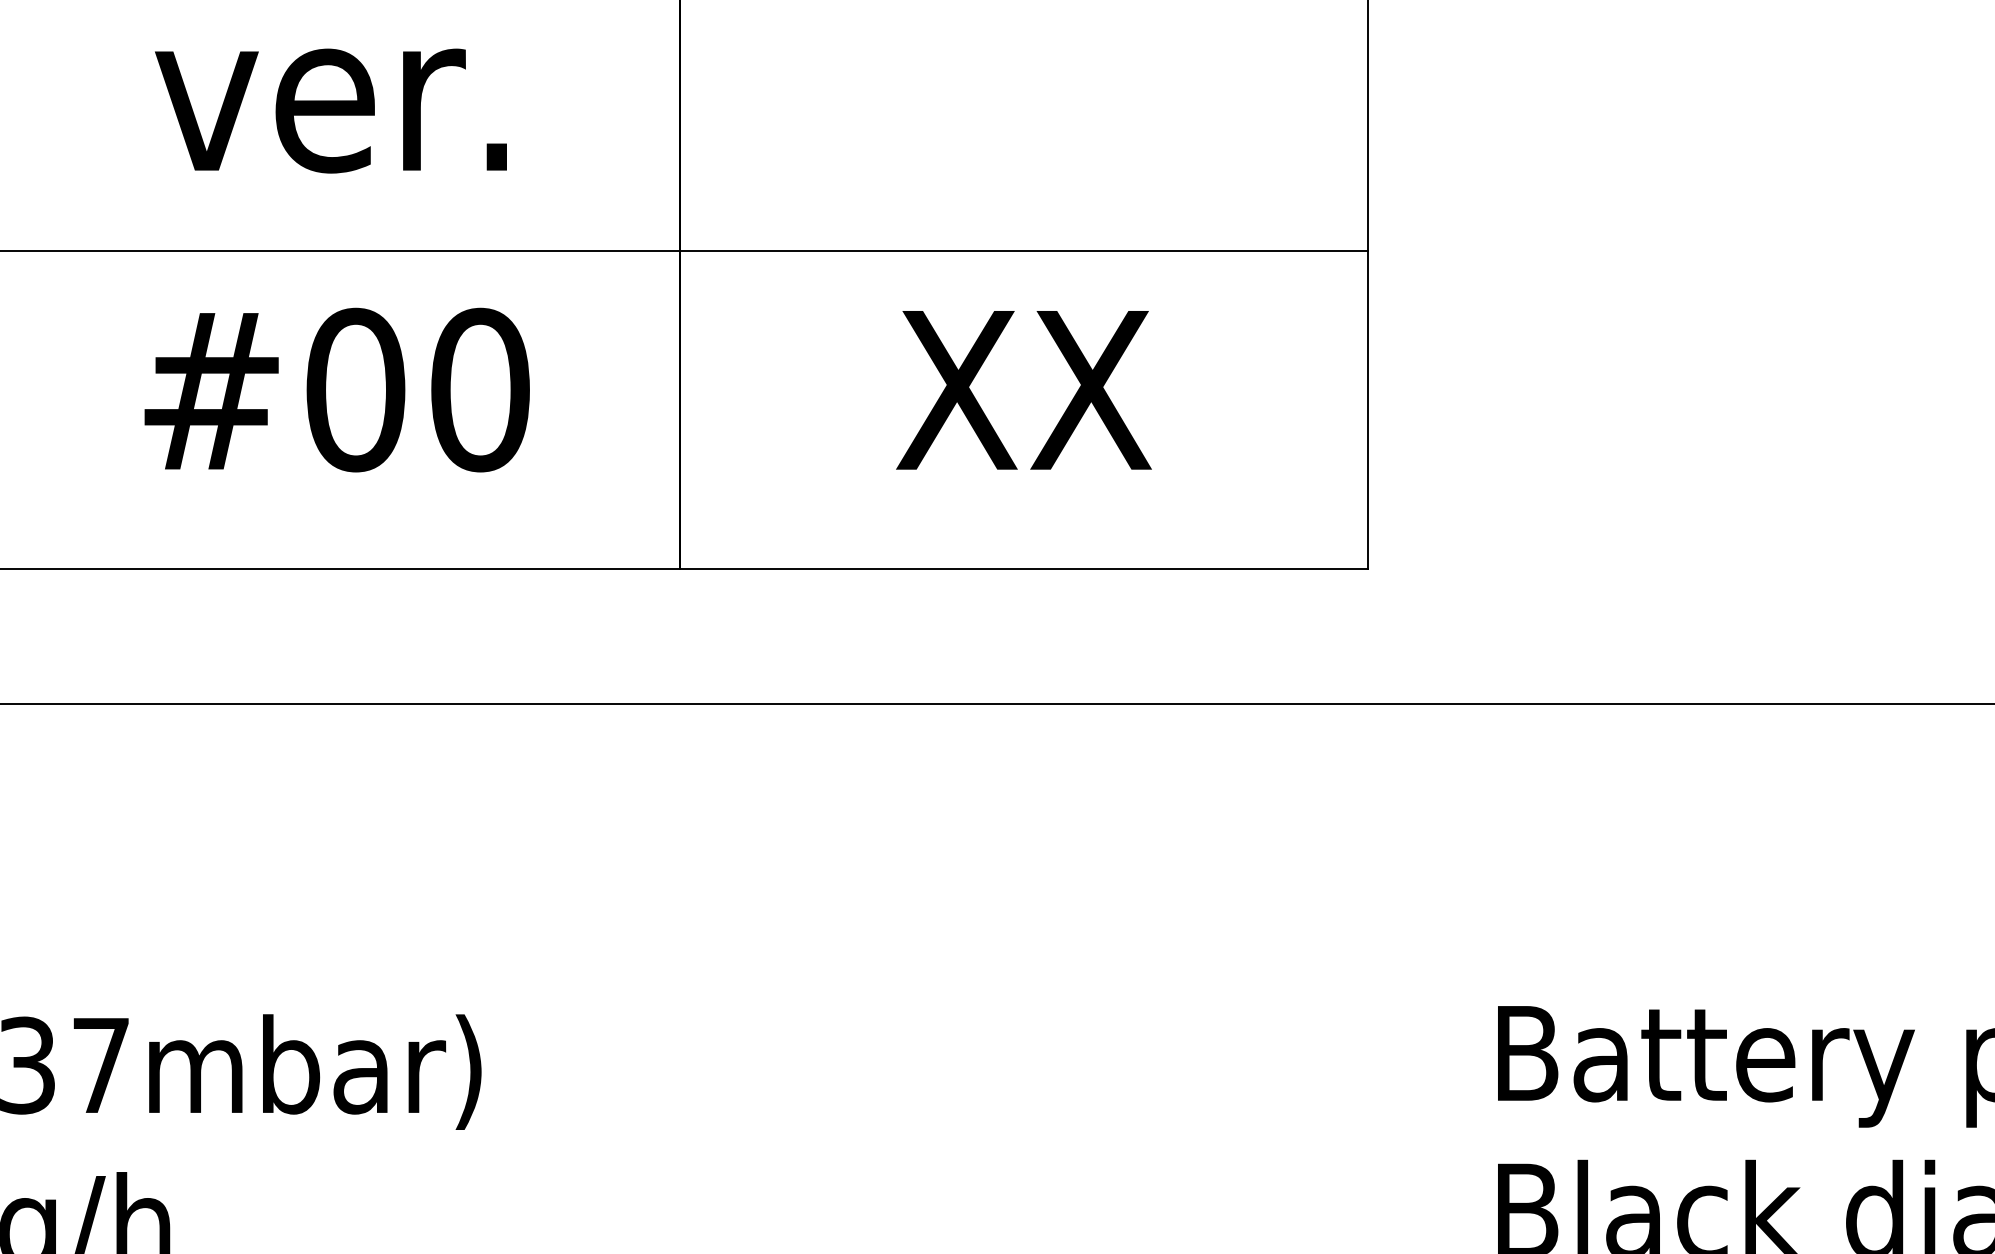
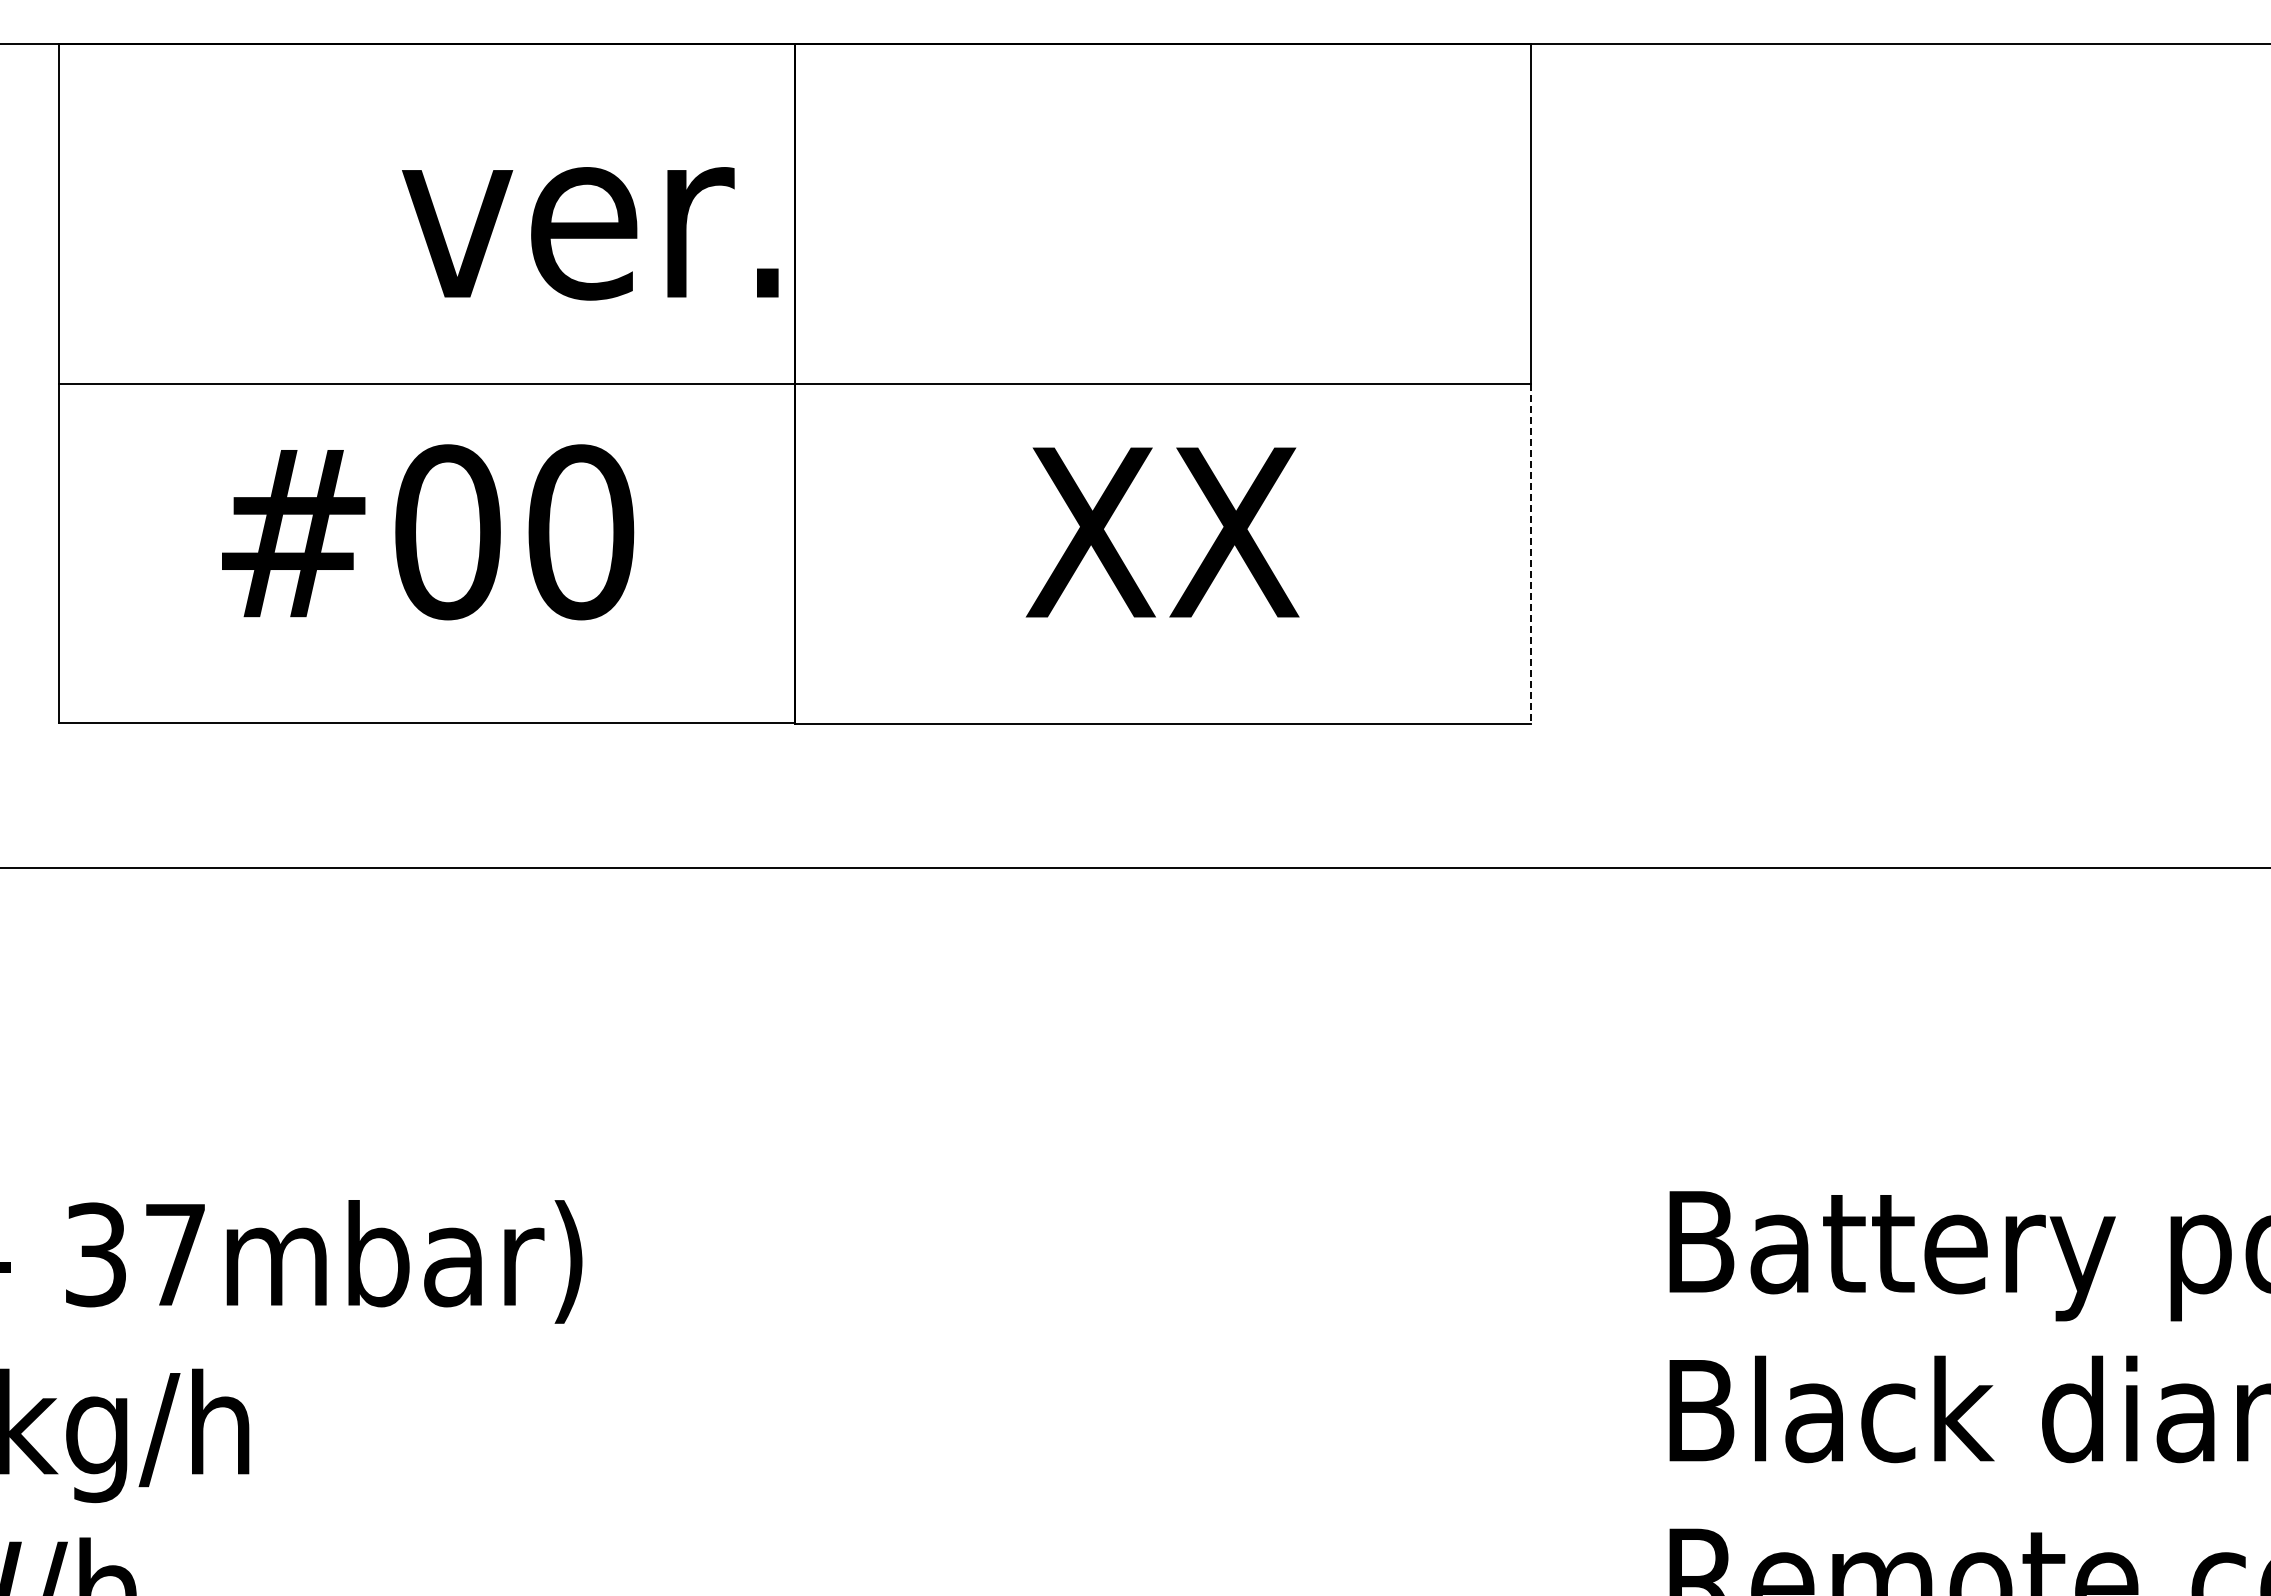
text: (331, 110) -> (590, 233), moved
line: (1367, 409) -> (1530, 553), solid -> dashed

